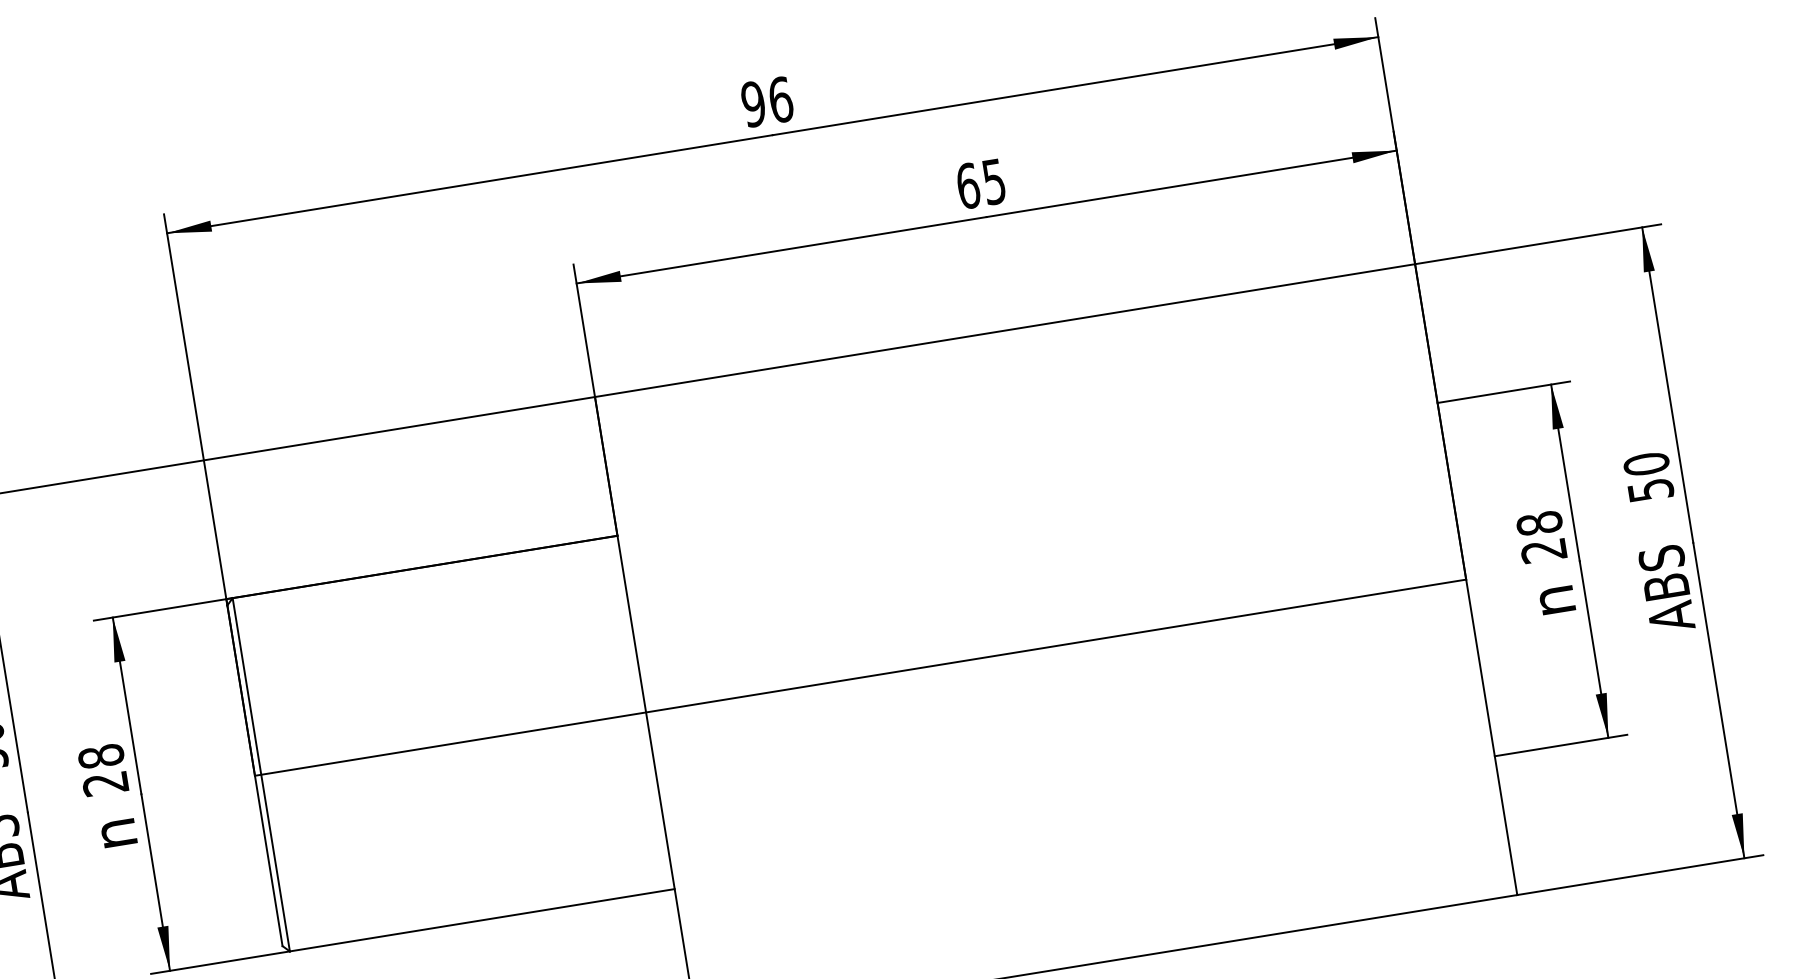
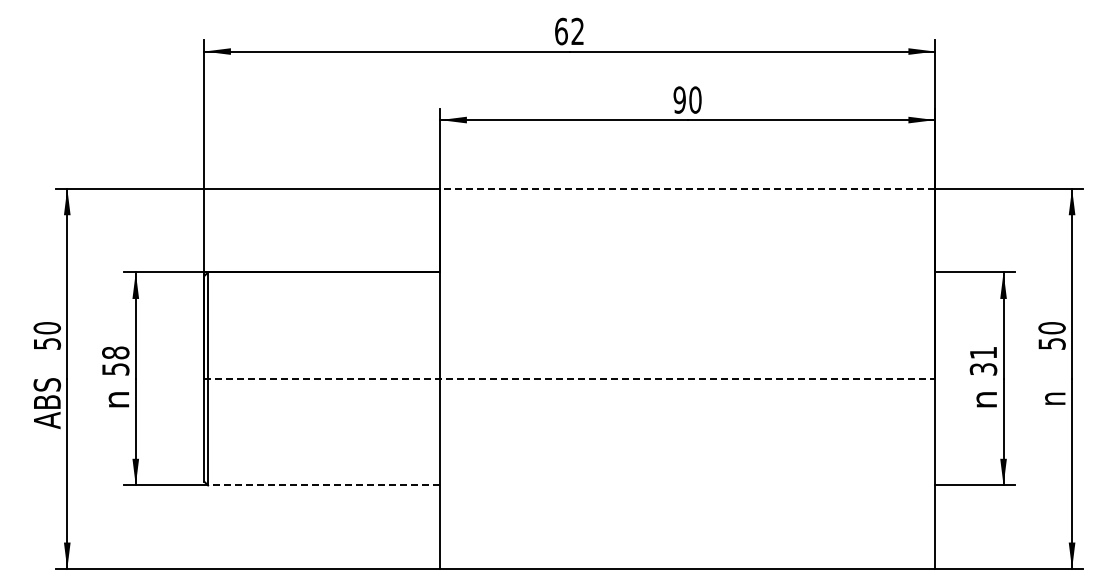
text: (767, 101) -> (569, 31), 96 -> 62
text: (980, 182) -> (687, 99), 65 -> 90
line: (1004, 330) -> (687, 188), solid -> dashed
text: (1541, 536) -> (983, 360), 28 -> 31
text: (1665, 589) -> (1051, 403), ABS -> n
line: (861, 676) -> (570, 378), solid -> dashed
text: (105, 784) -> (115, 369), 28 -> 58
line: (481, 920) -> (323, 485), solid -> dashed

